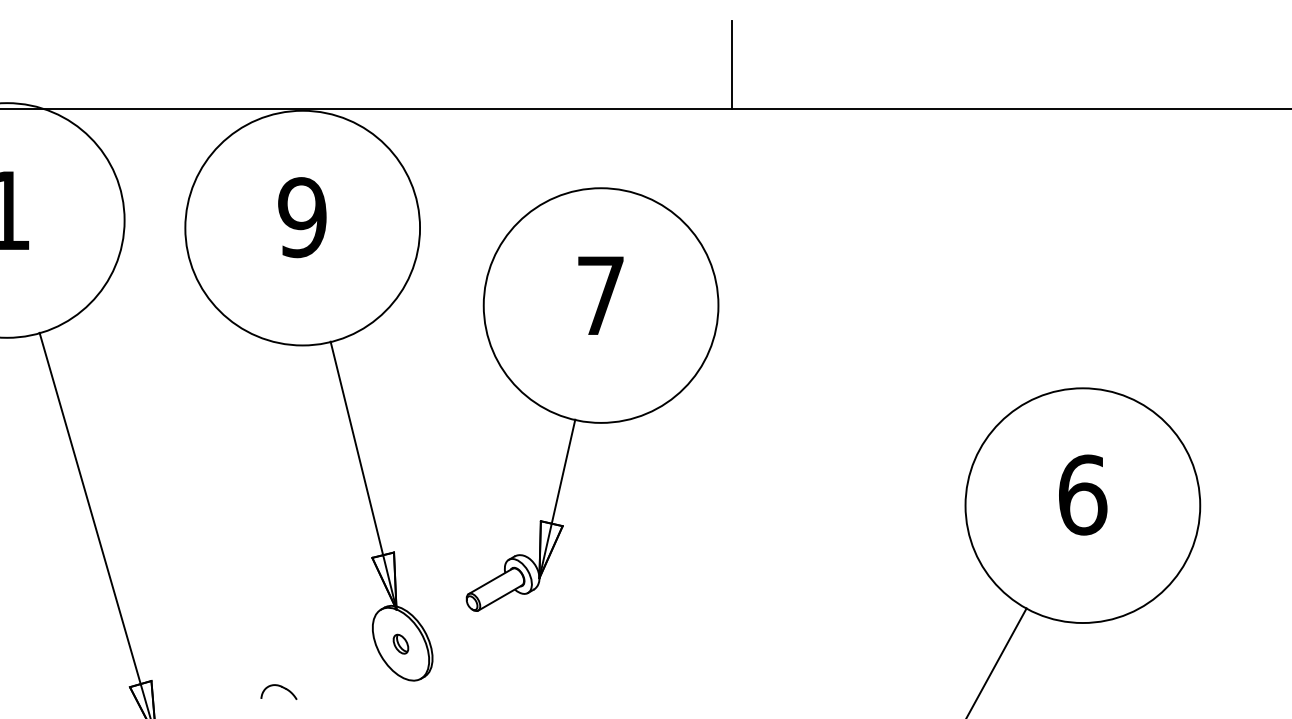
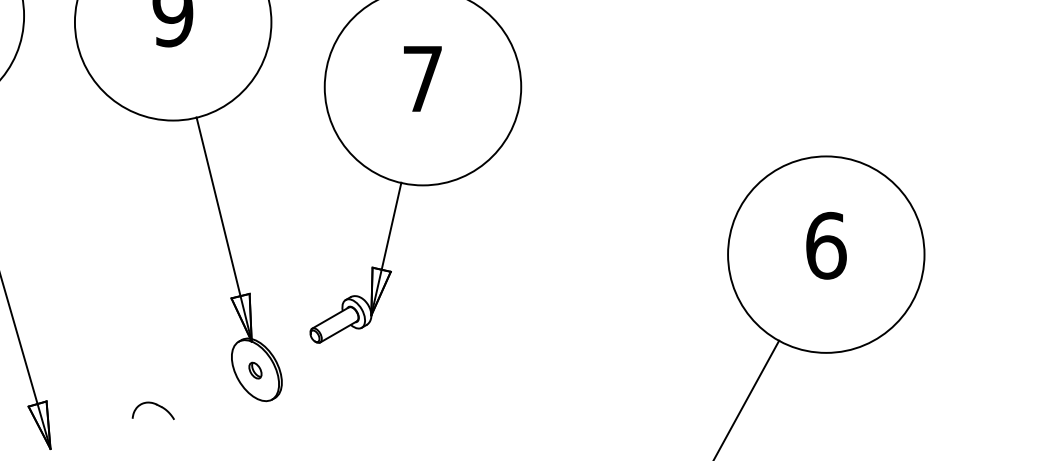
part: (278, 691) -> (152, 410), size x1.4

